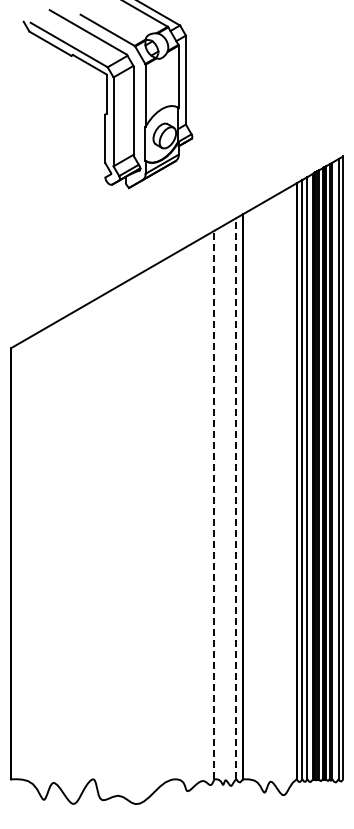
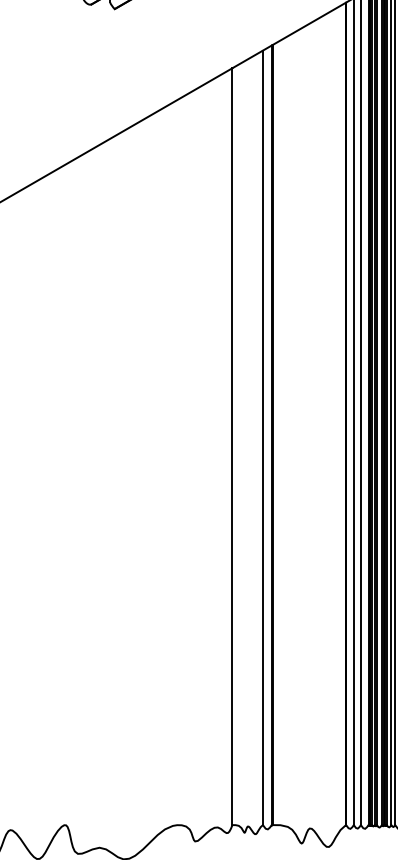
line: (236, 498) -> (263, 437), dashed -> solid
line: (214, 504) -> (232, 445), dashed -> solid

